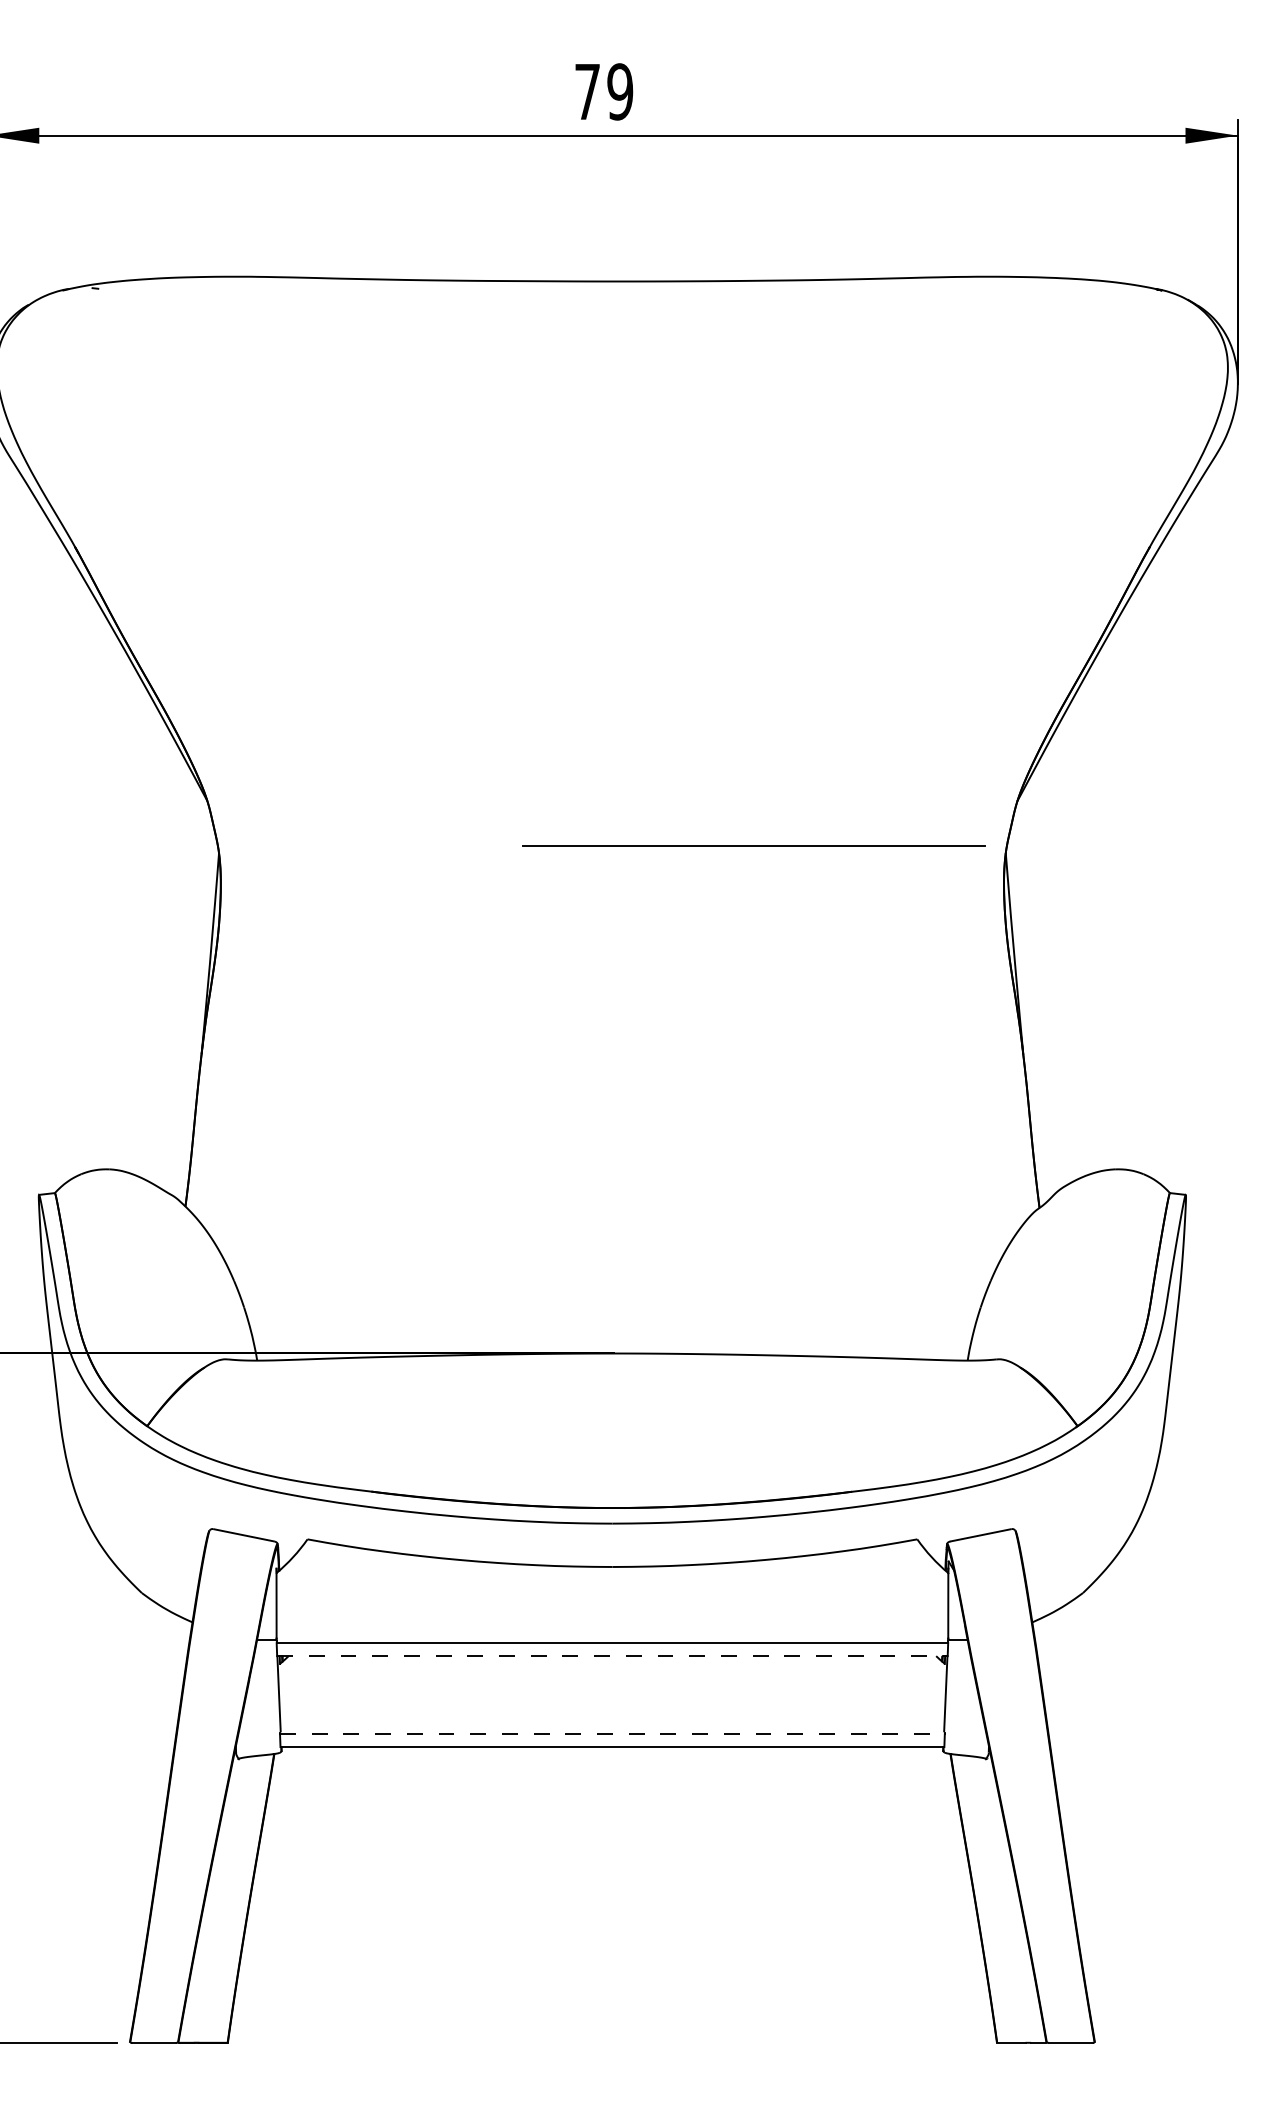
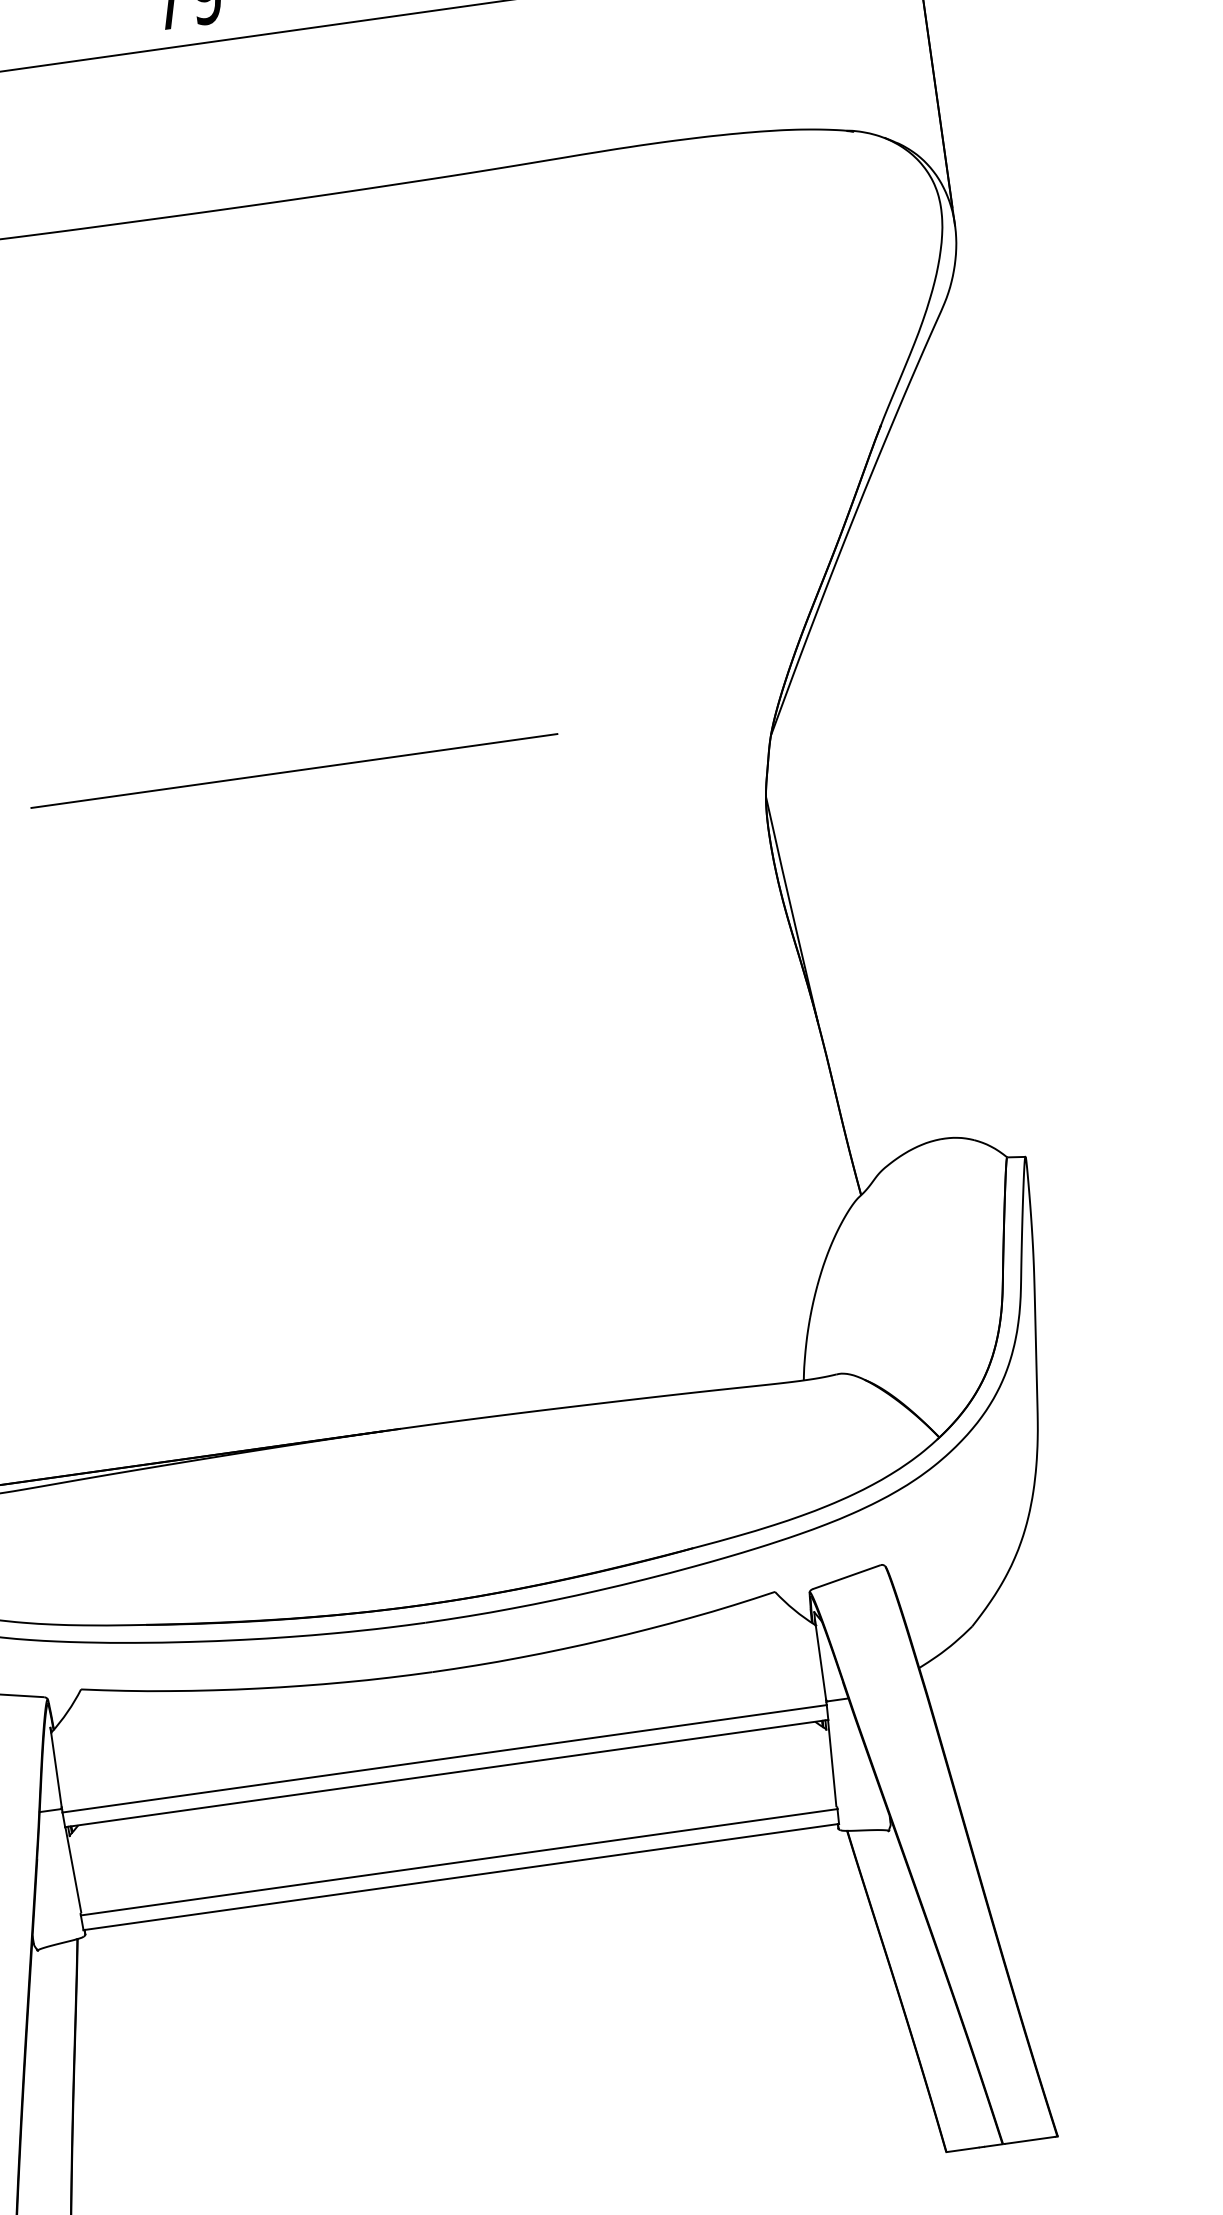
line: (753, 845) -> (294, 770), moved
line: (612, 1656) -> (446, 1773), dashed -> solid
line: (612, 1734) -> (459, 1862), dashed -> solid

